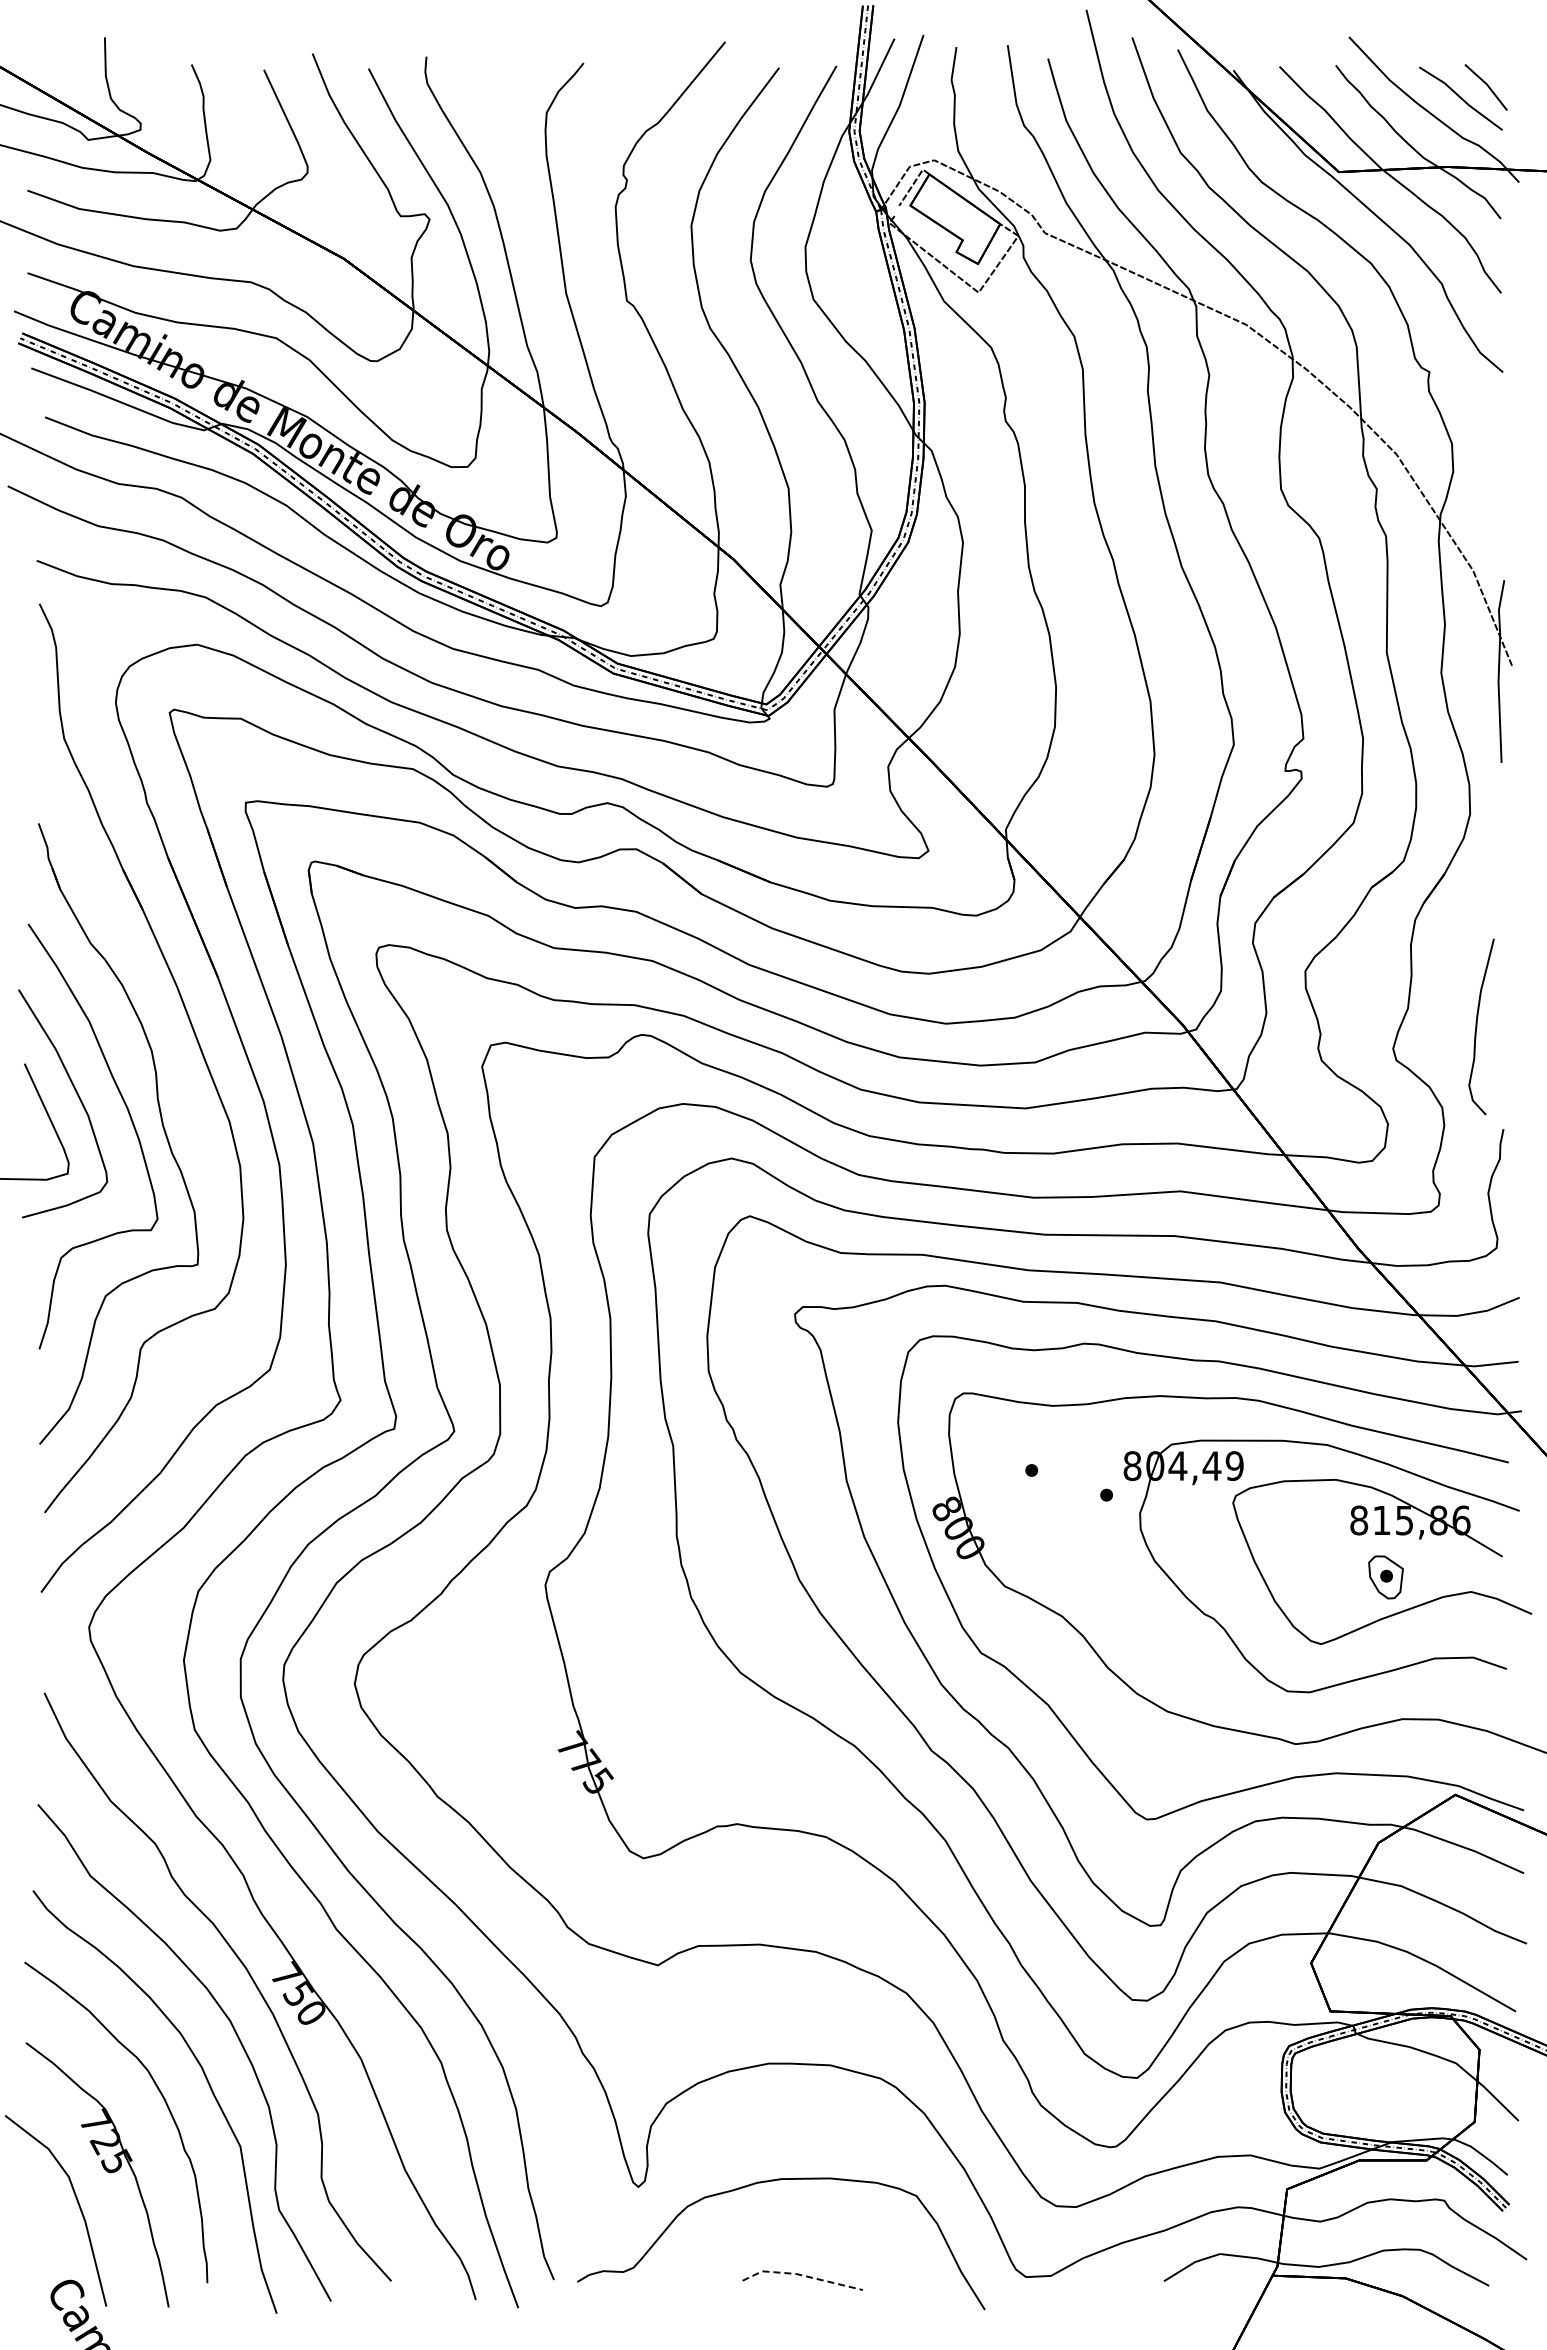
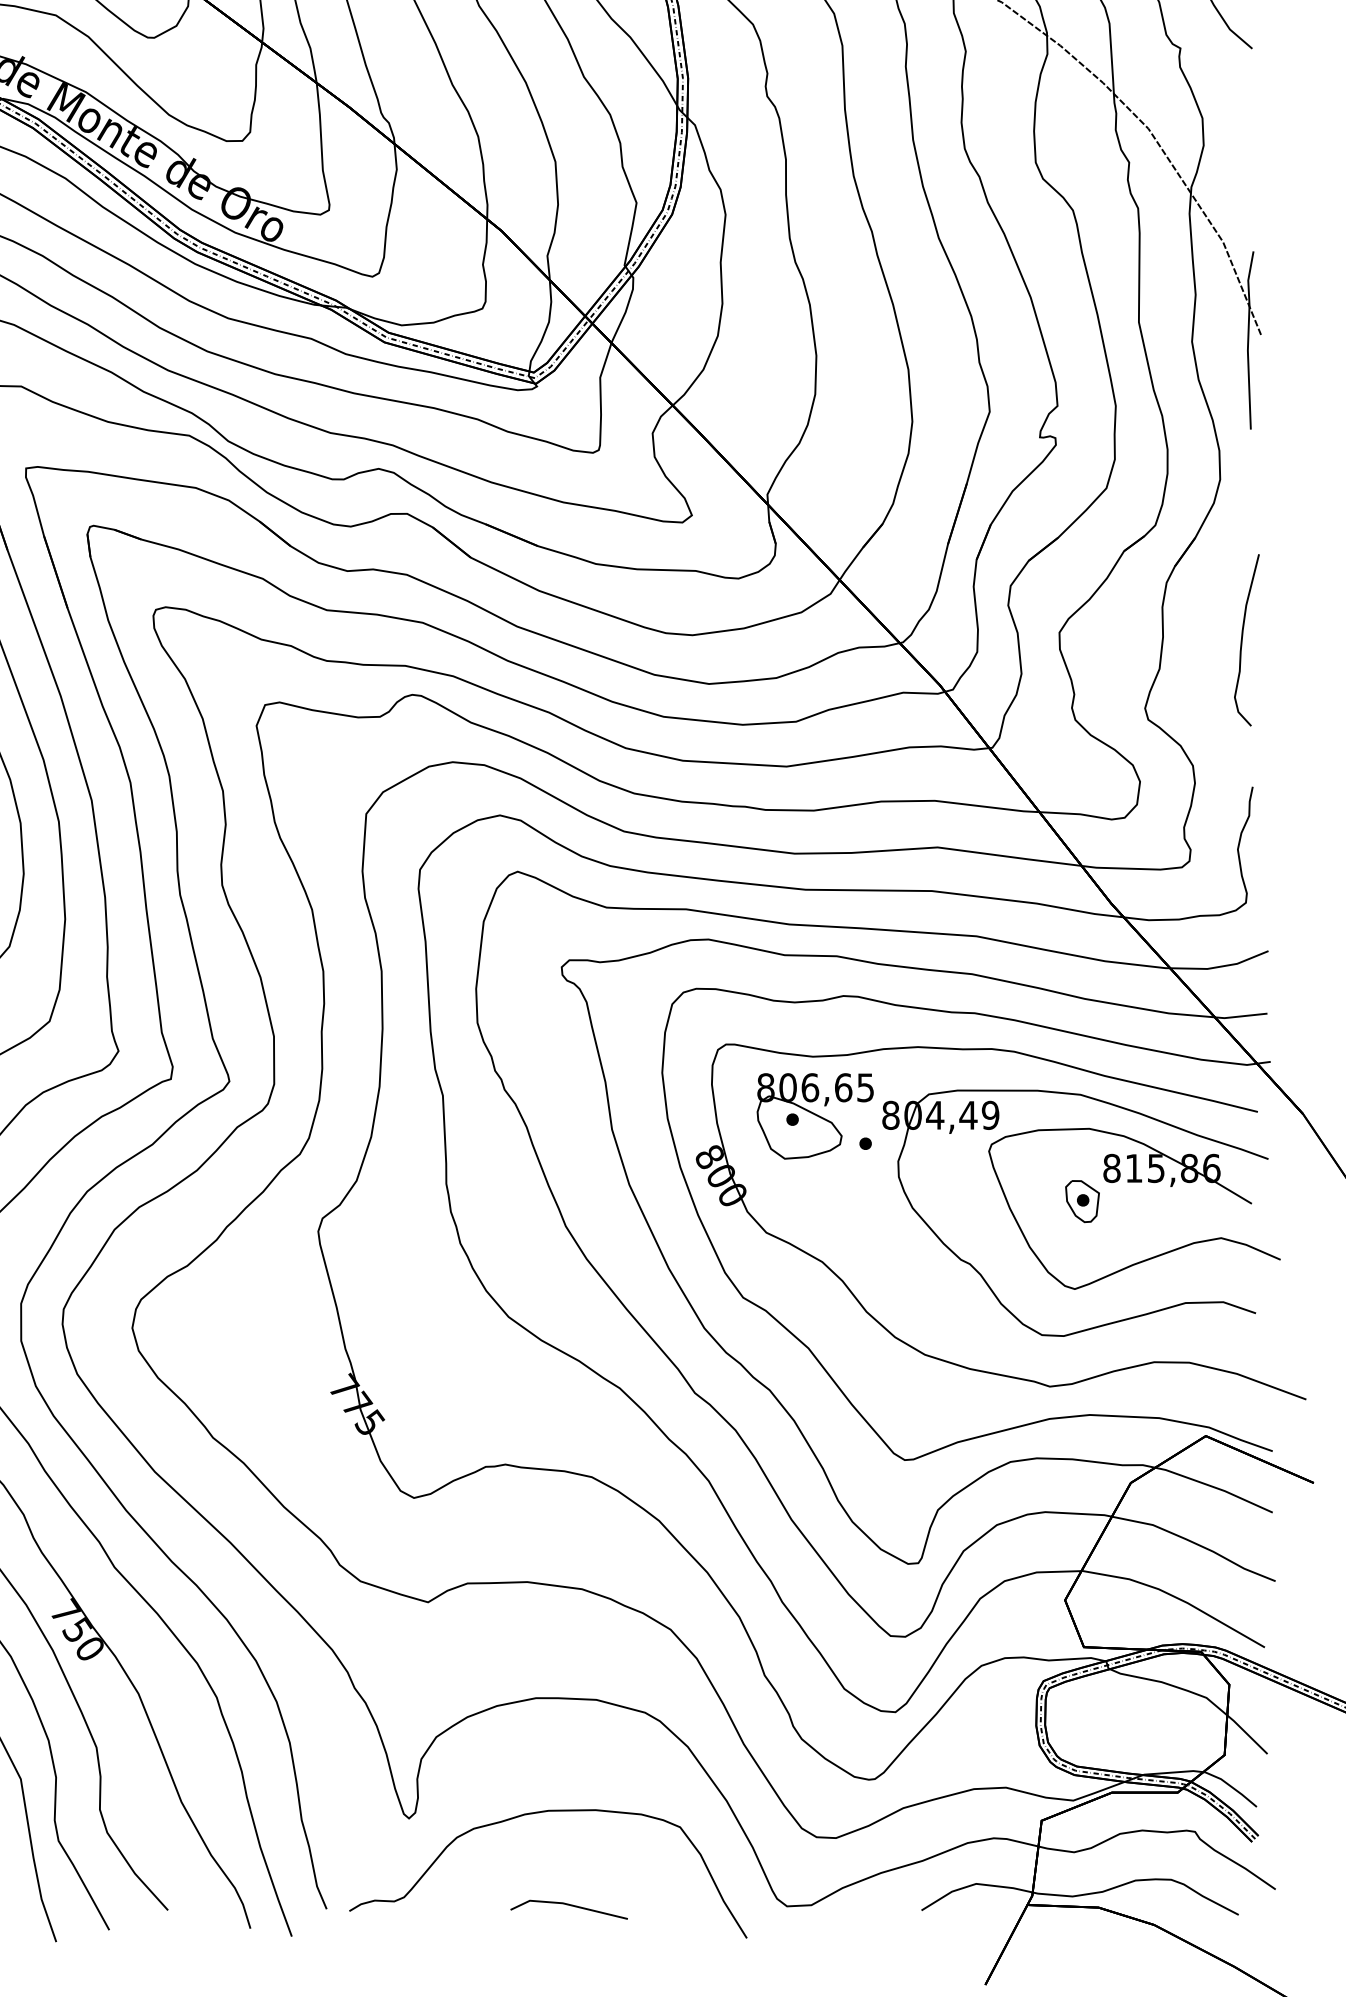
curve: (1477, 1026) -> (1242, 639), moved
part: (1054, 1466) -> (814, 1115), added
part: (1385, 1577) -> (1082, 1201), moved
line: (801, 2275) -> (568, 1904), dashed -> solid

